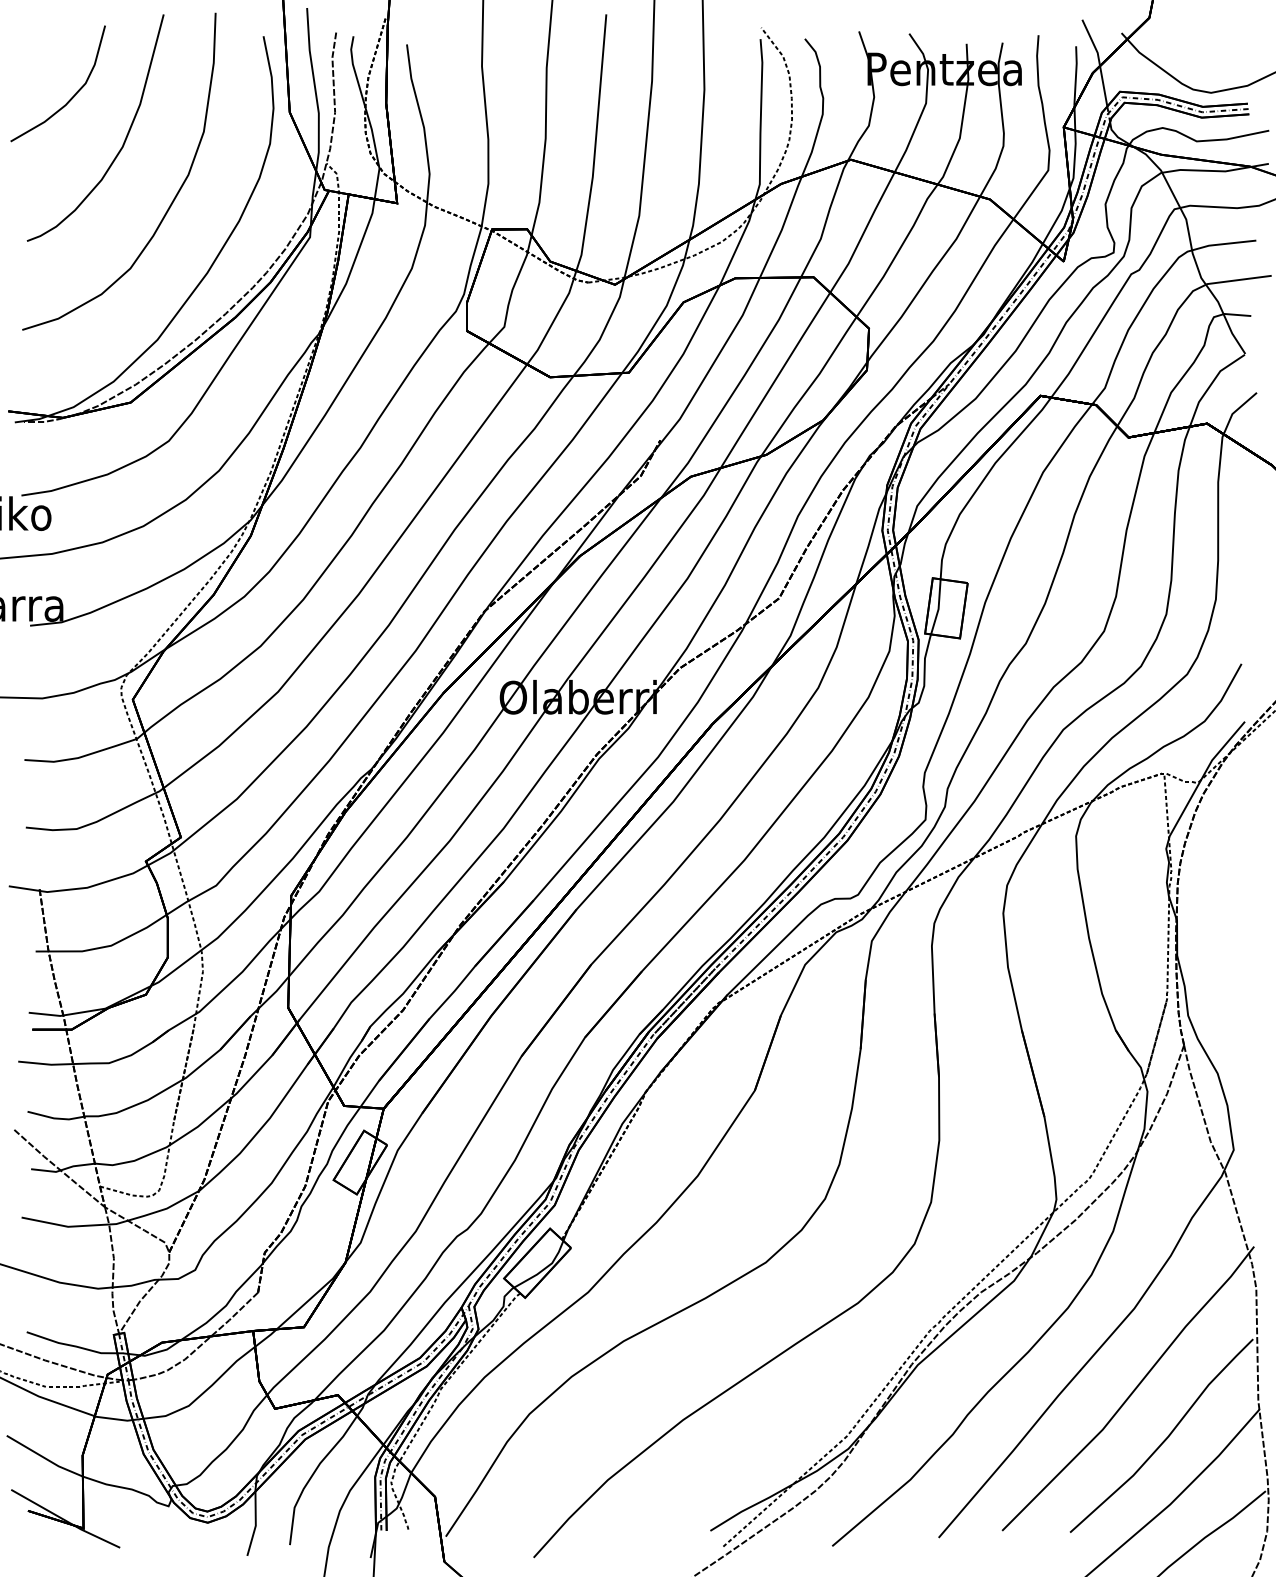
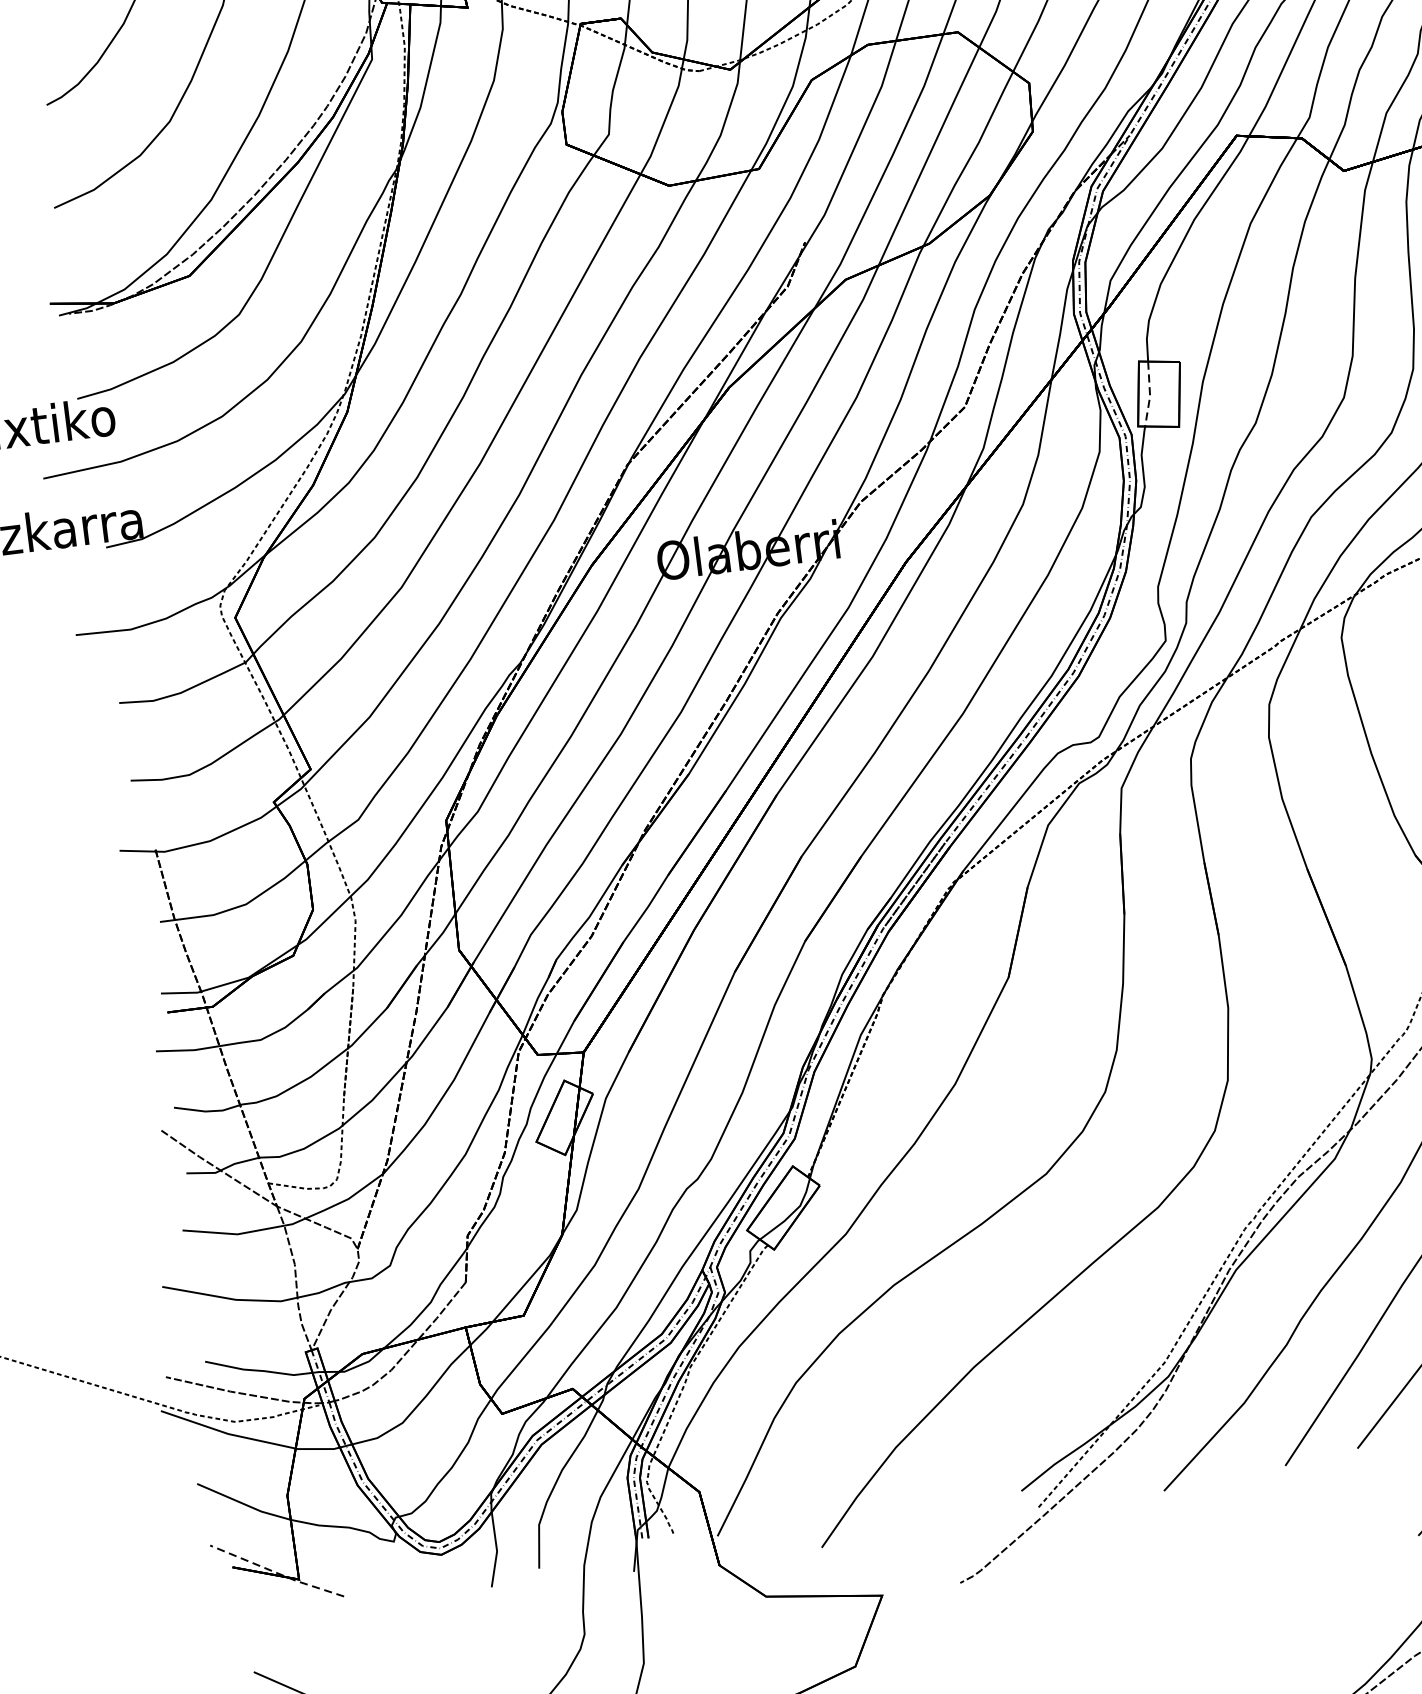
line: (938, 608) -> (1149, 395), solid -> dashed
line: (65, 1520) -> (277, 1572), solid -> dashed

